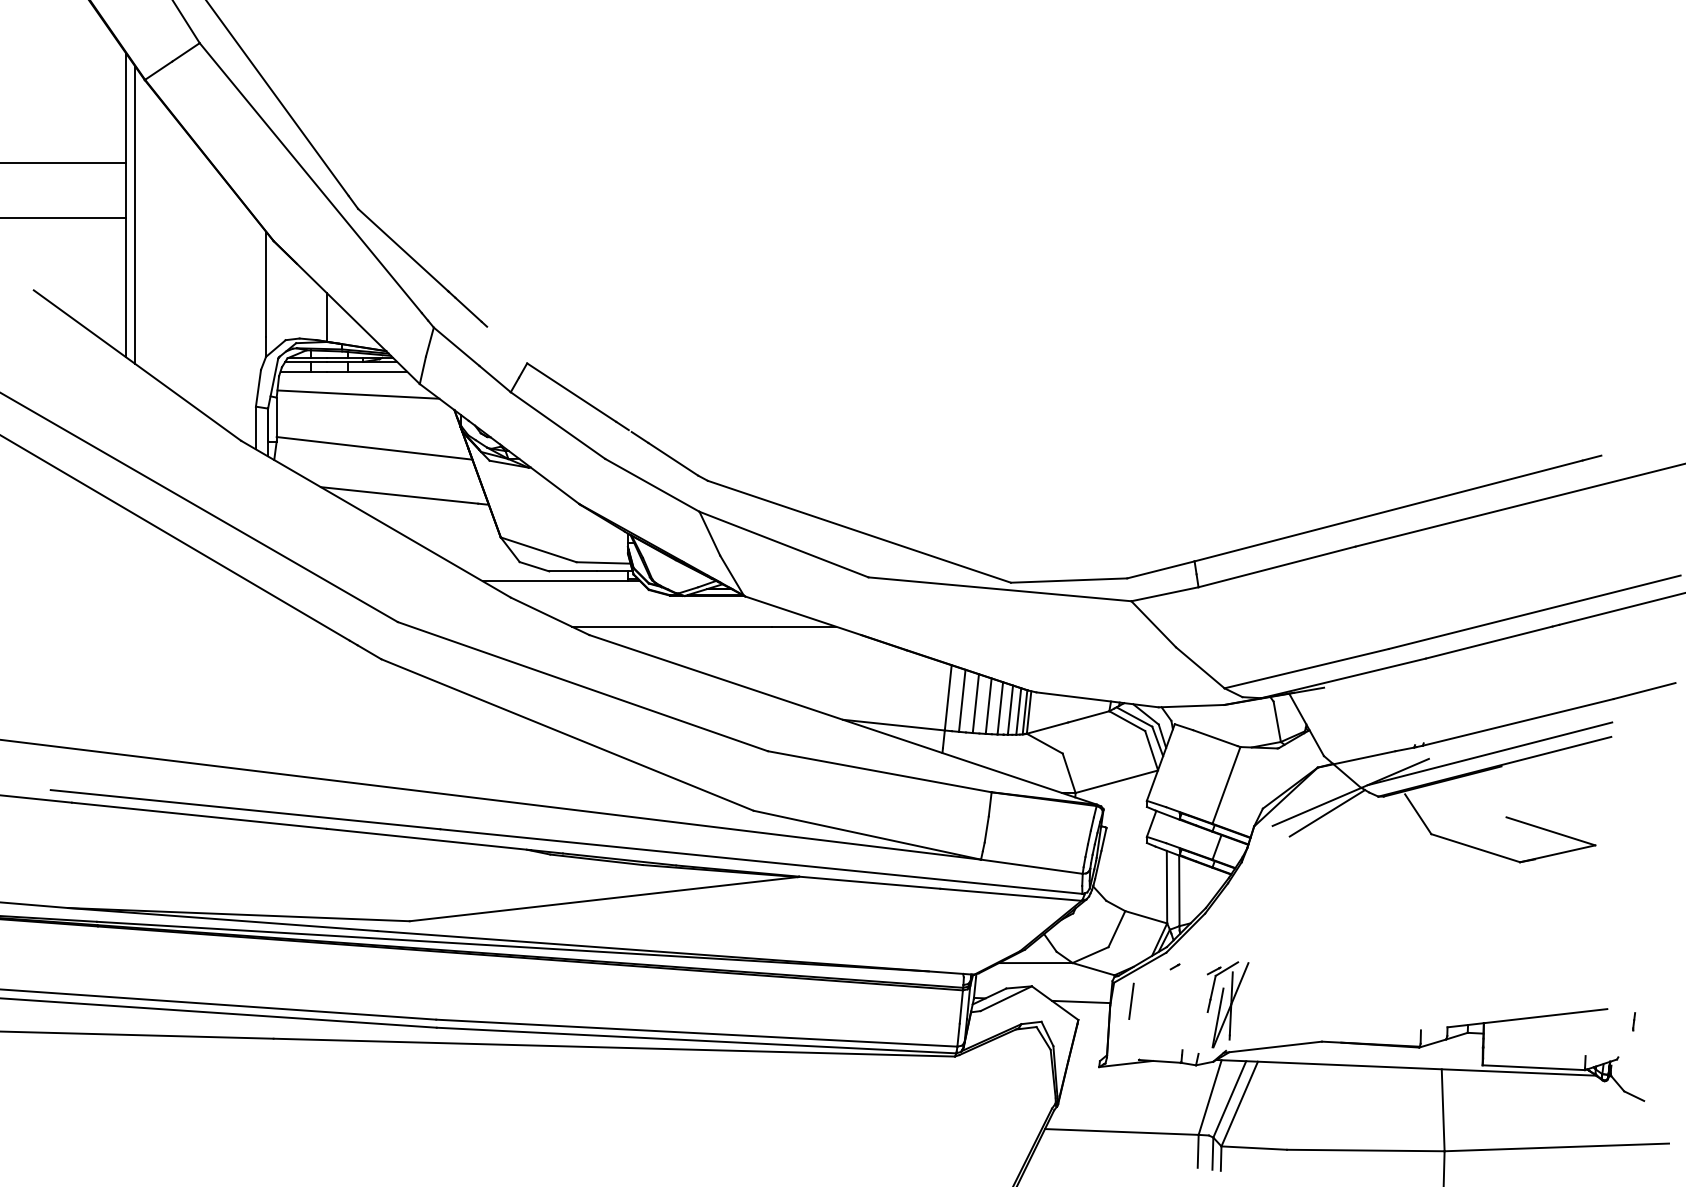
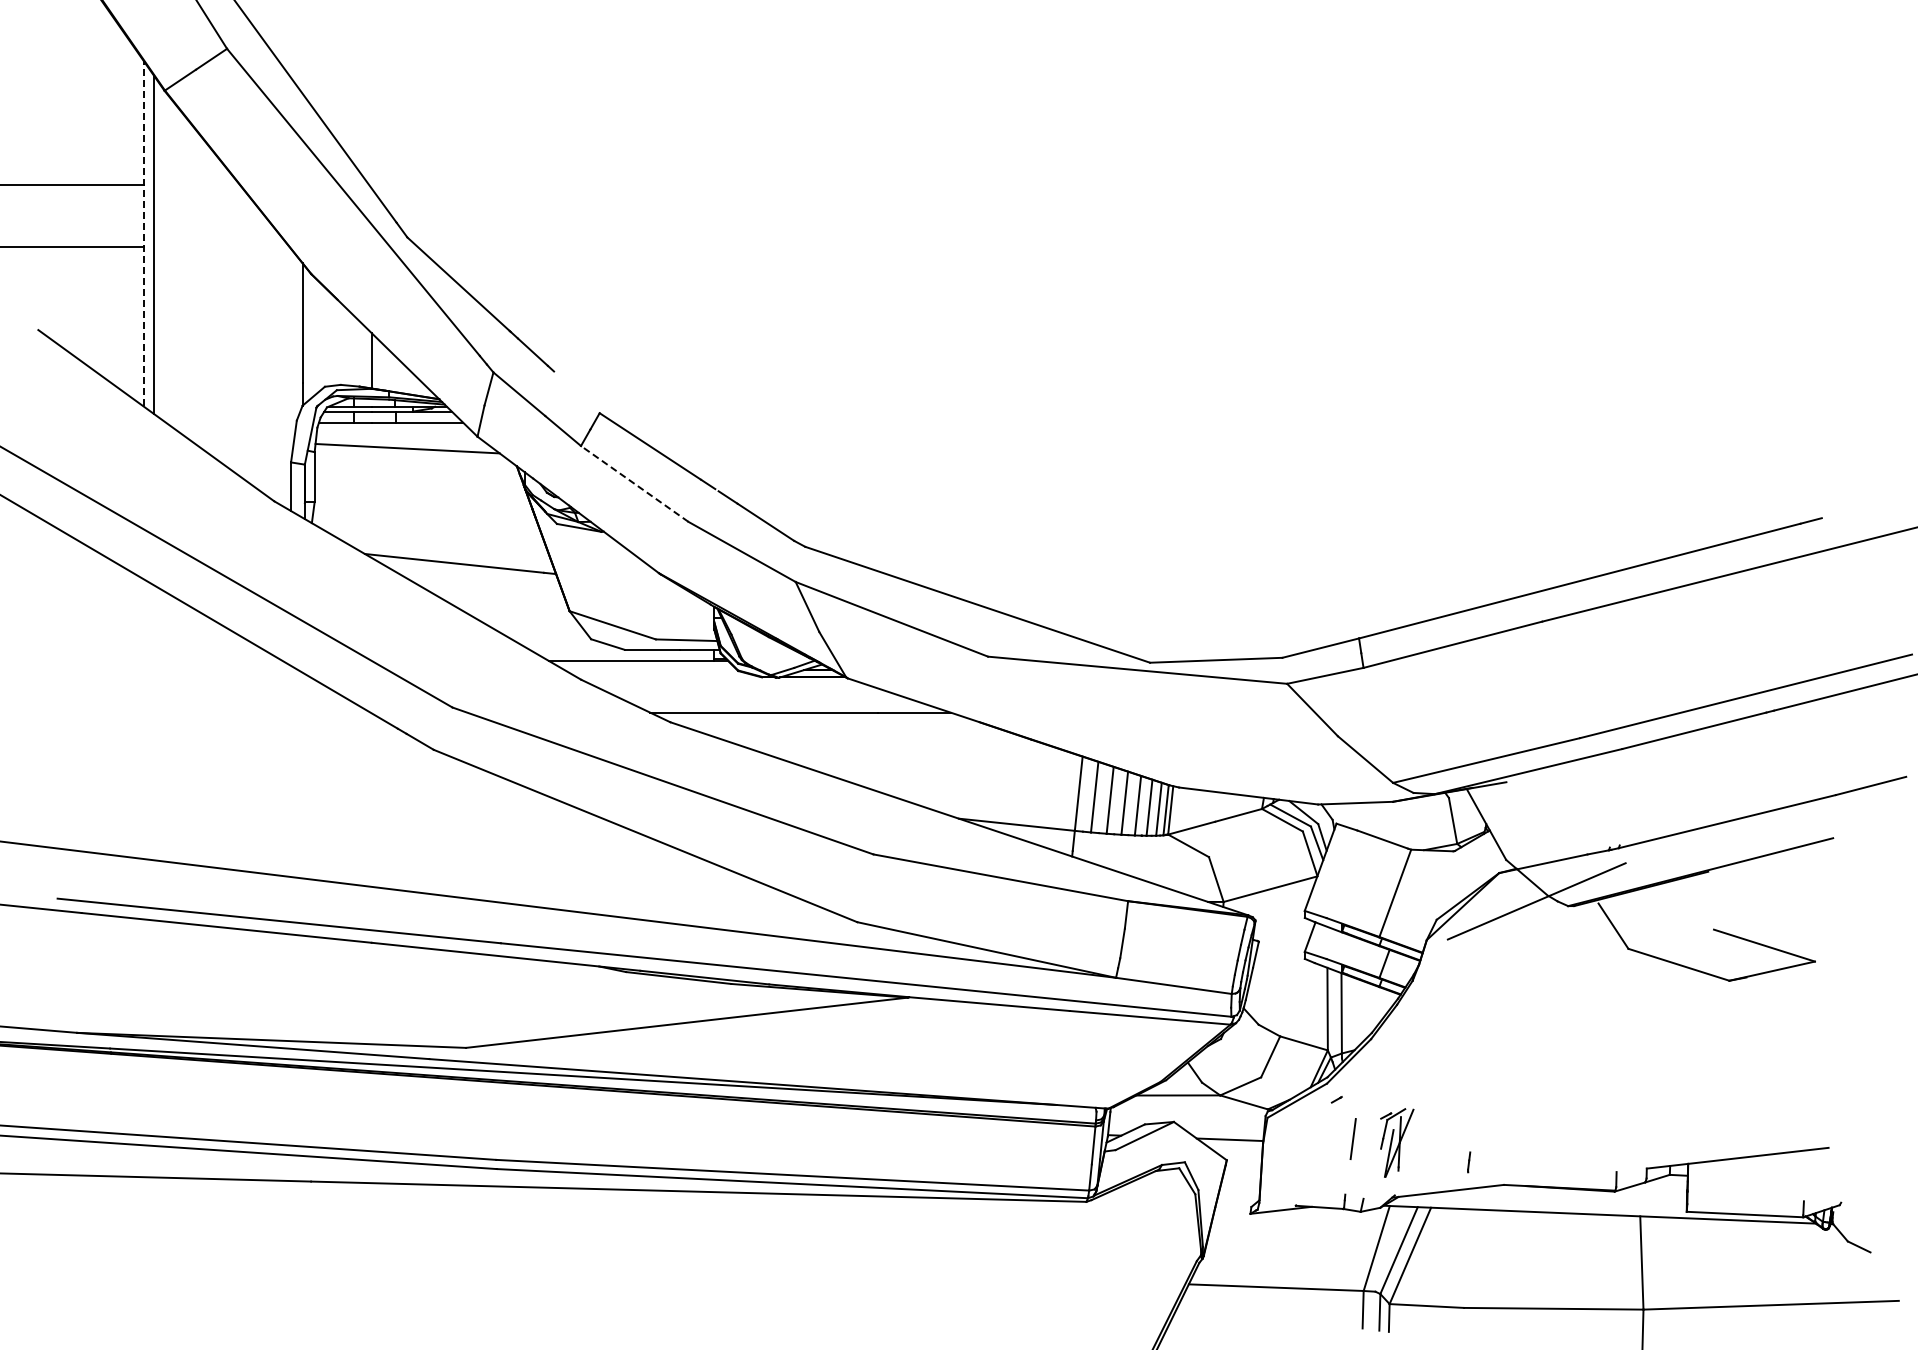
line: (126, 205) -> (143, 233), solid -> dashed
line: (557, 425) -> (634, 483), solid -> dashed
line: (374, 448) -> (425, 509), removed
line: (1489, 753) -> (1694, 857), removed
line: (1327, 812) -> (1510, 924), removed
line: (1130, 1000) -> (1352, 1138), moved
part: (1228, 1004) -> (1397, 1142), size x0.7
line: (1634, 1021) -> (1469, 1162), moved

